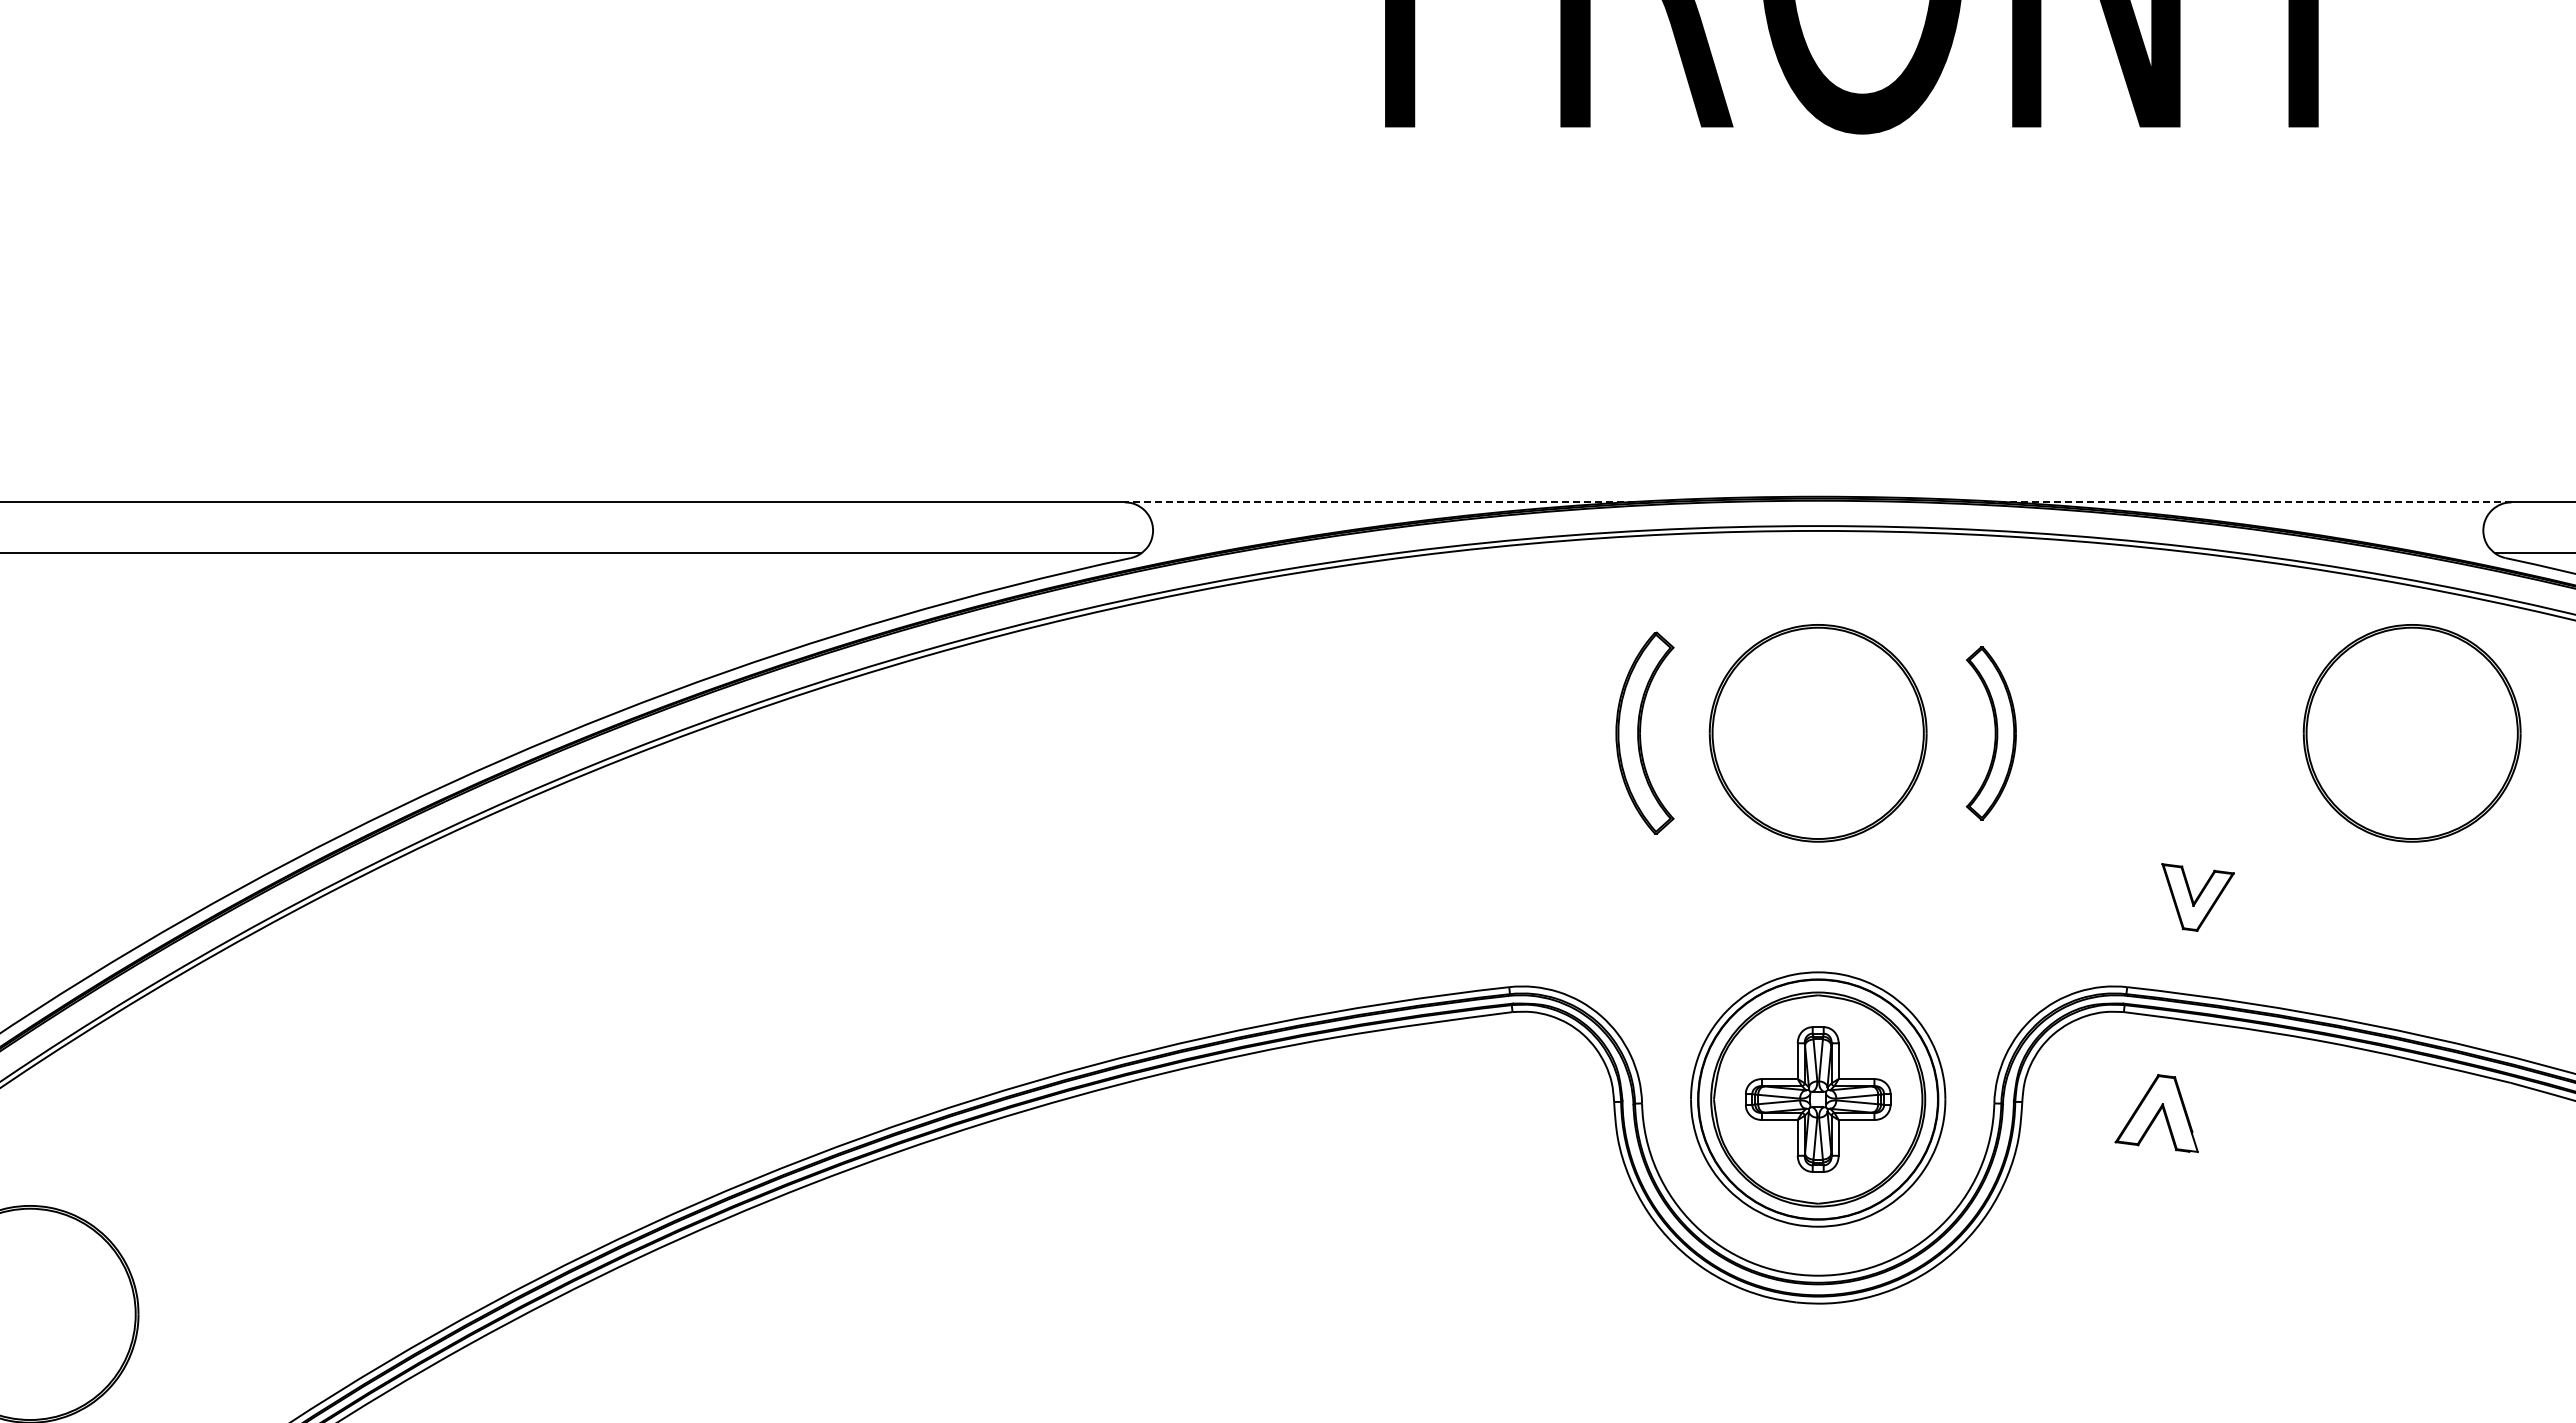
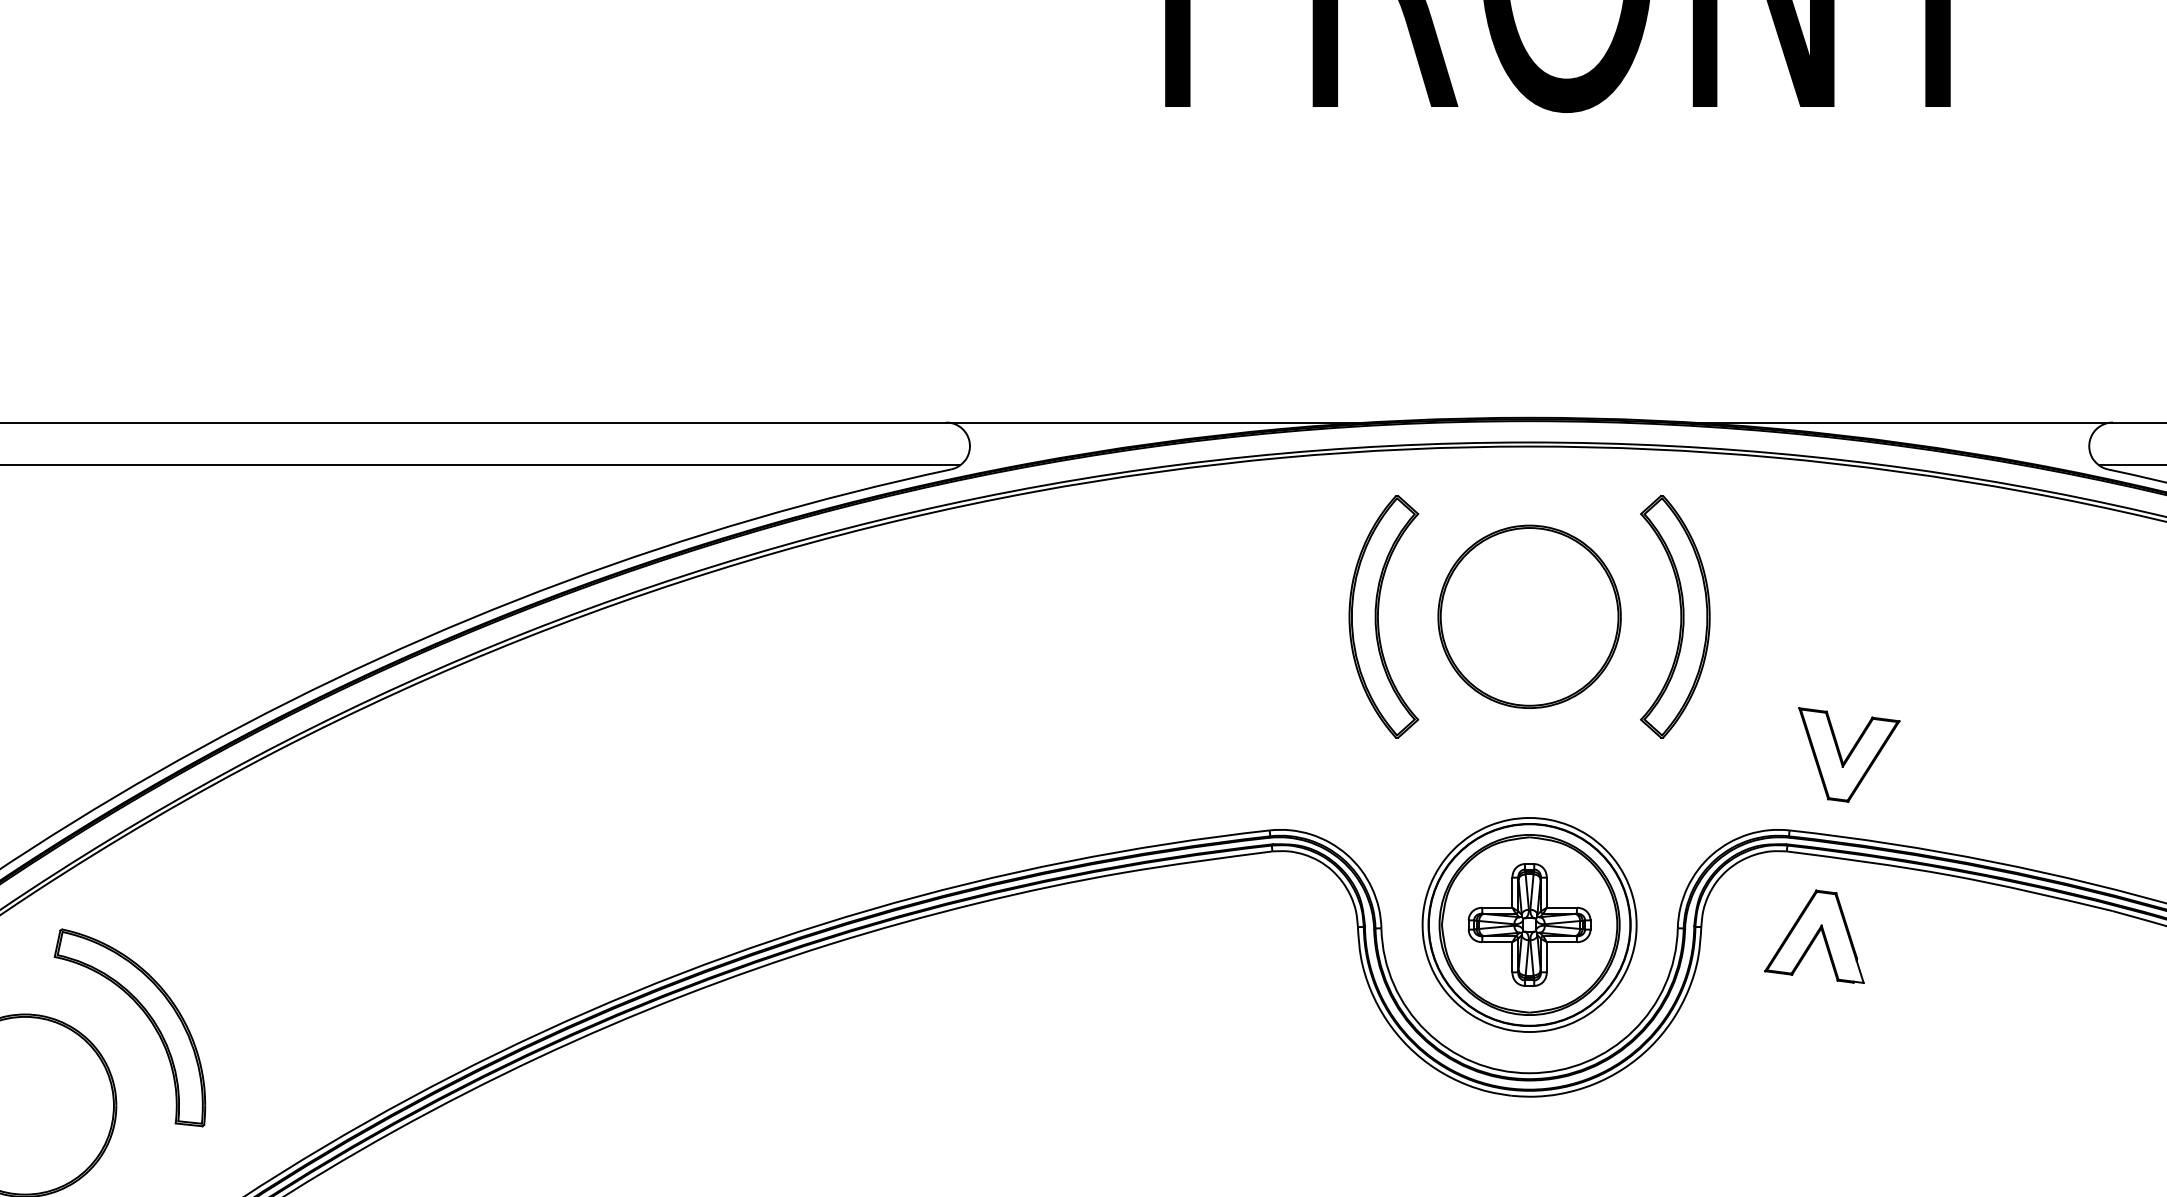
line: (1385, 502) -> (1165, 422), dashed -> solid
line: (2250, 502) -> (1893, 422), dashed -> solid
part: (1644, 732) -> (1383, 616), size x1.43
part: (1991, 733) -> (1675, 617), size x1.67
part: (2411, 733) -> (2028, 617), removed
part: (2197, 897) -> (1848, 755), size x1.67
part: (2156, 1113) -> (1814, 936), size x1.43
part: (174, 1208) -> (146, 1016), added

